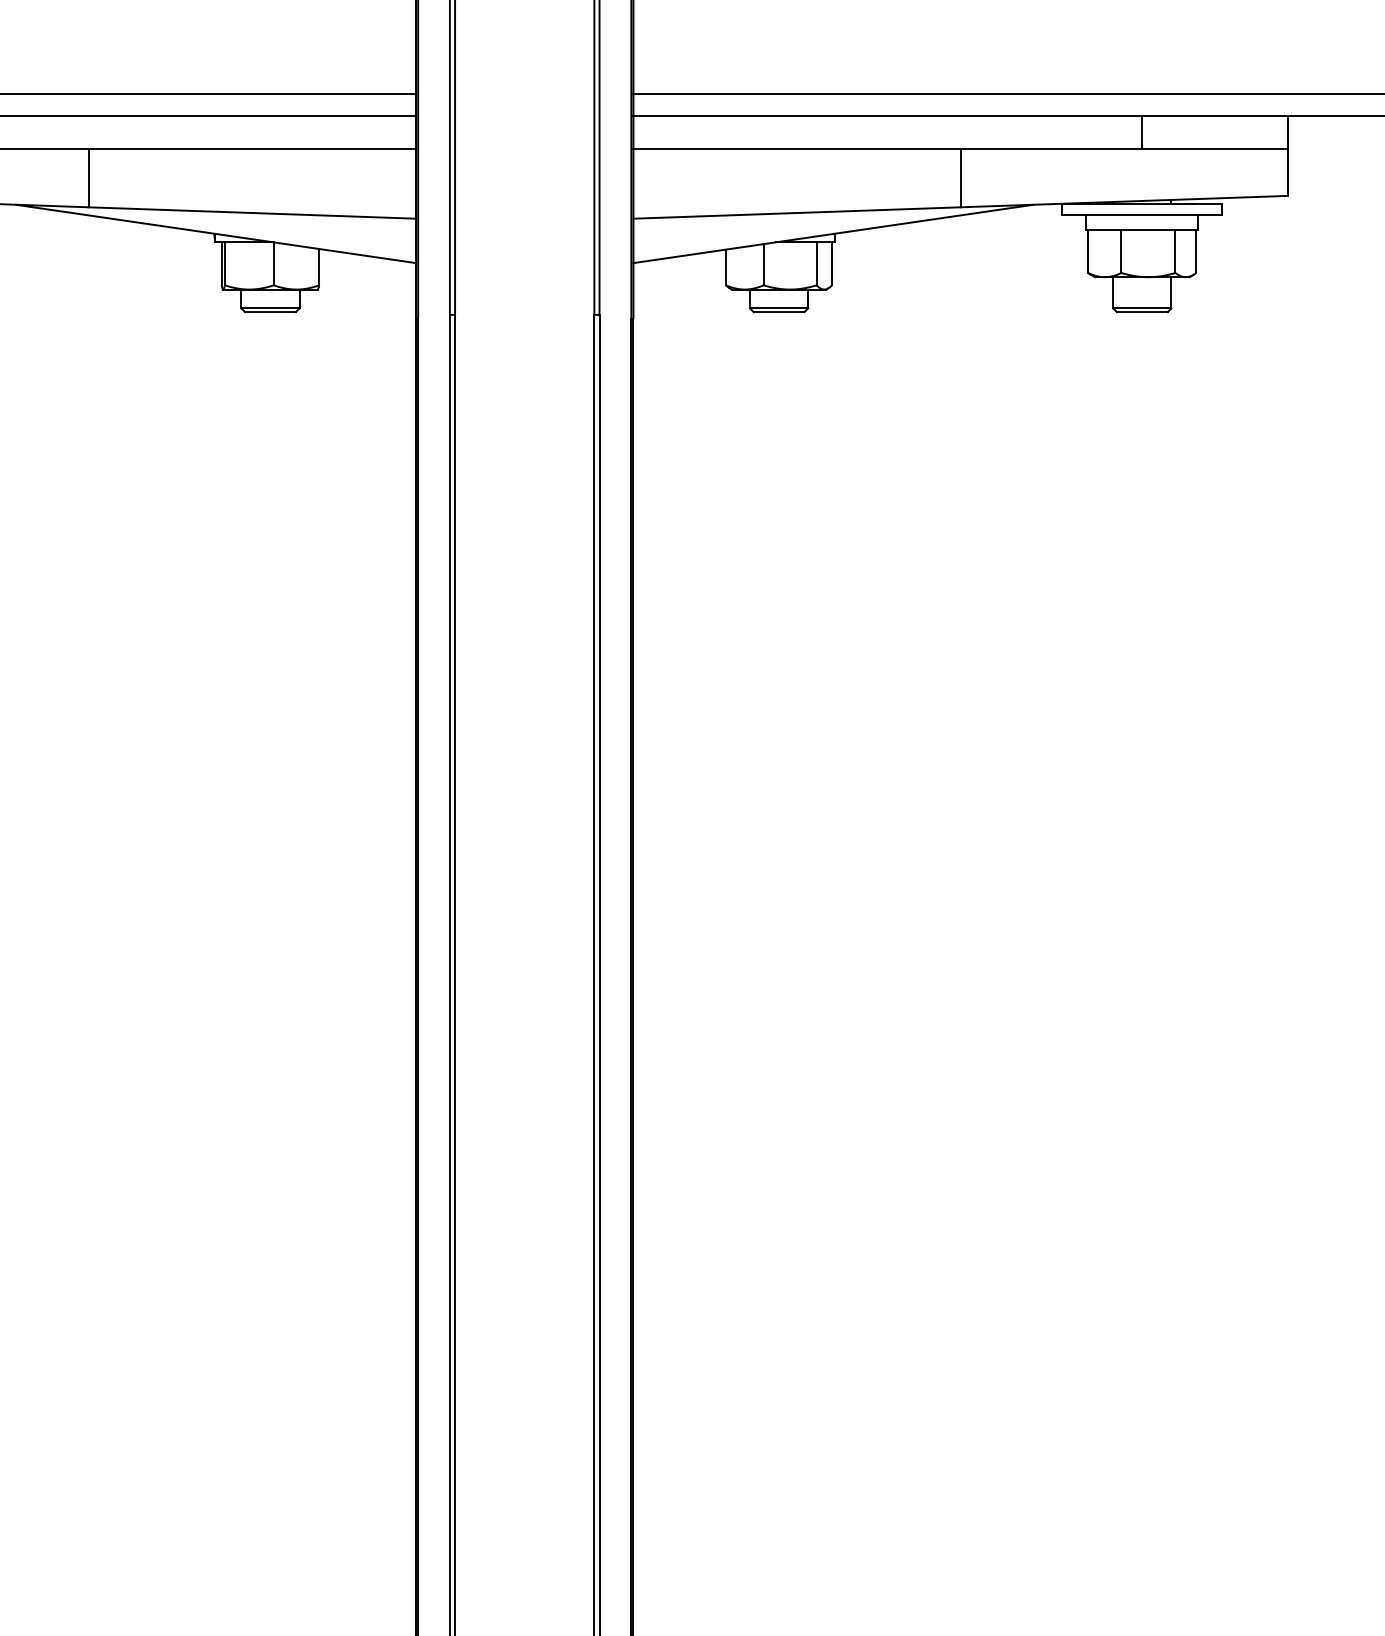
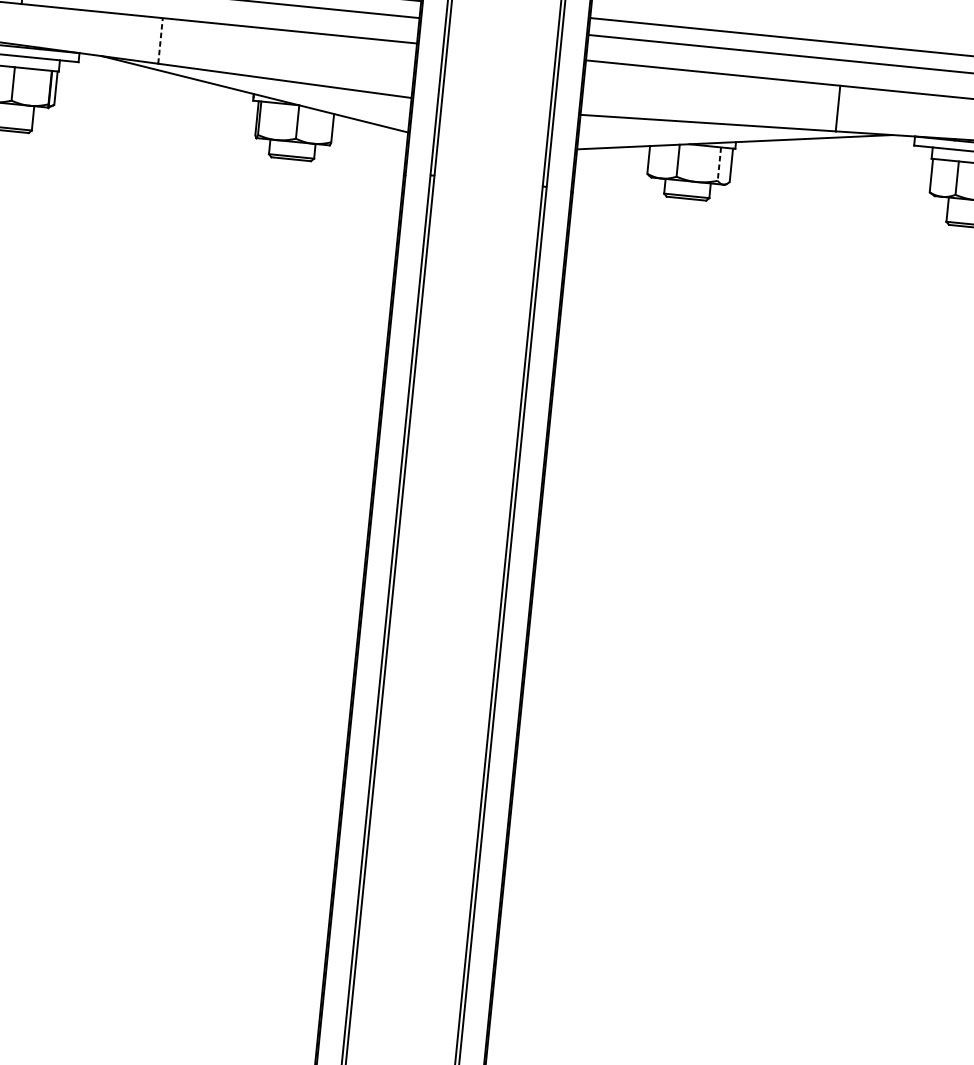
line: (88, 177) -> (160, 40), solid -> dashed
line: (816, 263) -> (719, 163), solid -> dashed

